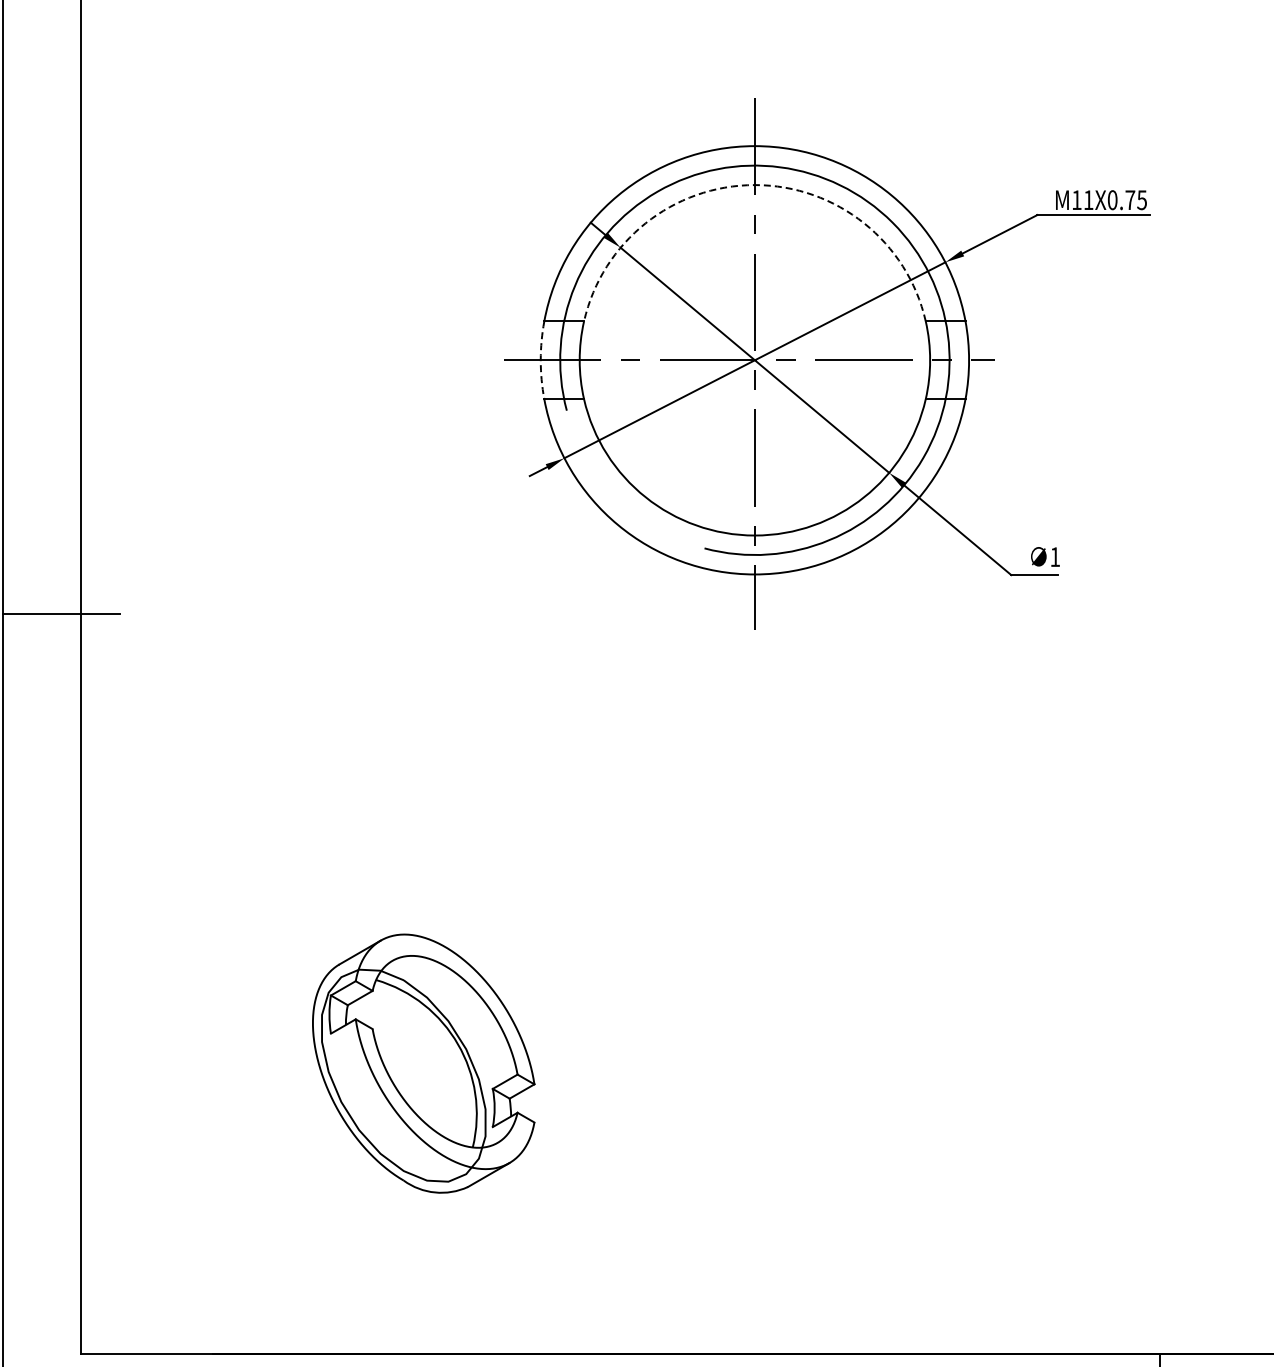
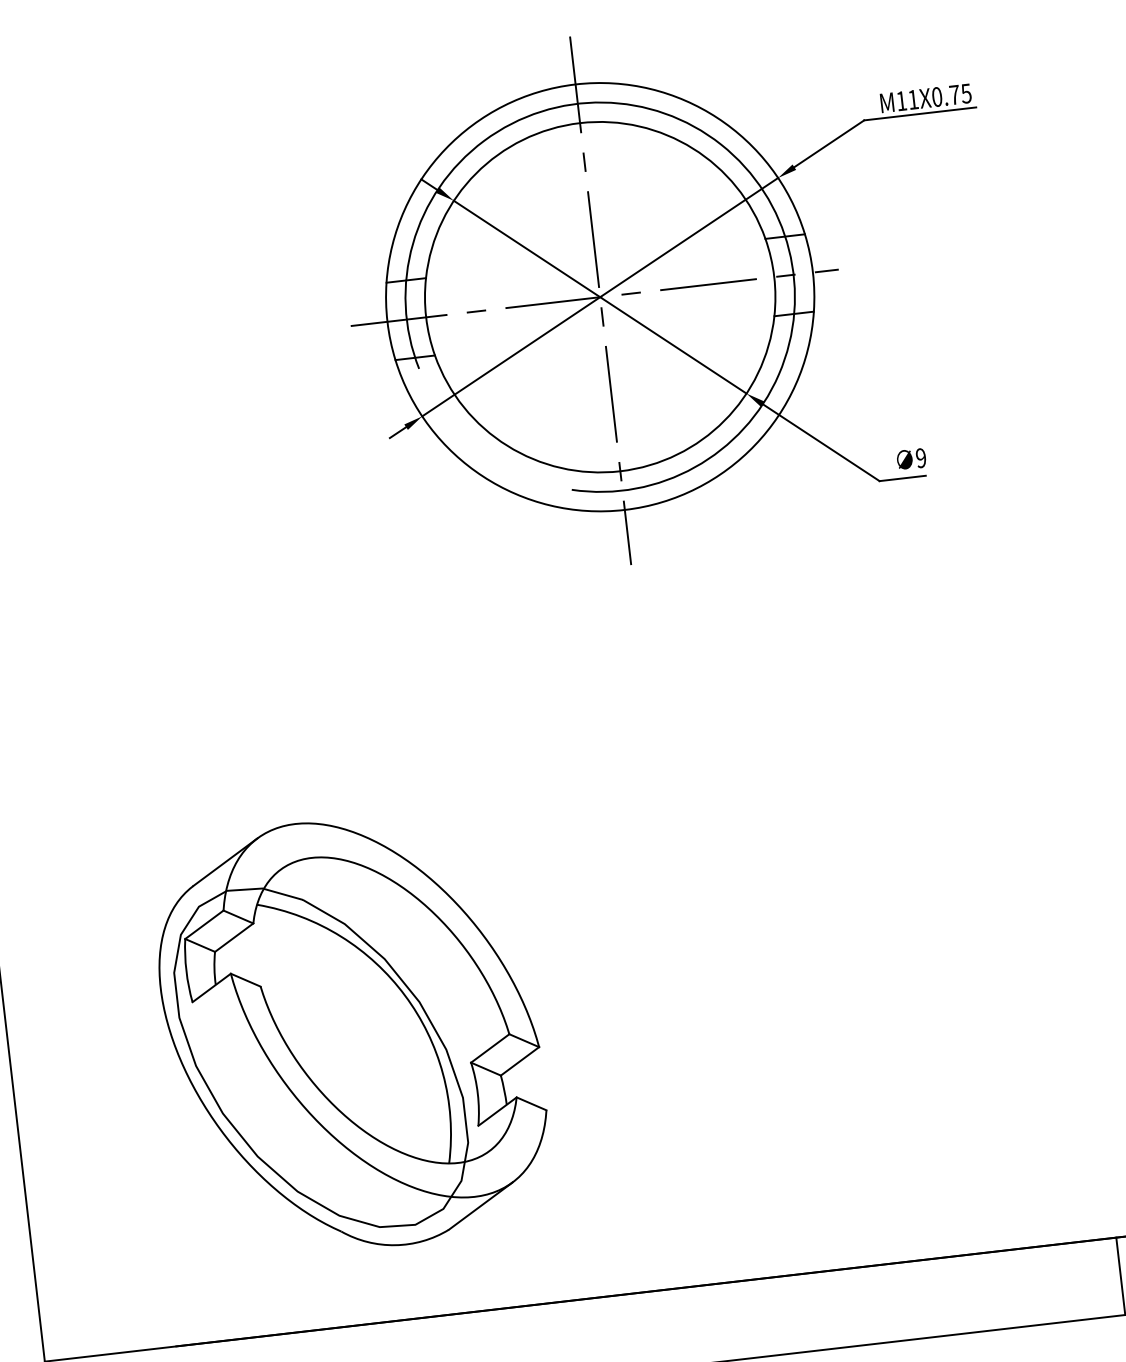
arc: (754, 185) -> (579, 123), dashed -> solid
arc: (540, 360) -> (387, 322), dashed -> solid
text: (1055, 557) -> (921, 458), 1 -> 9
part: (423, 1063) -> (351, 1033), size x1.67

